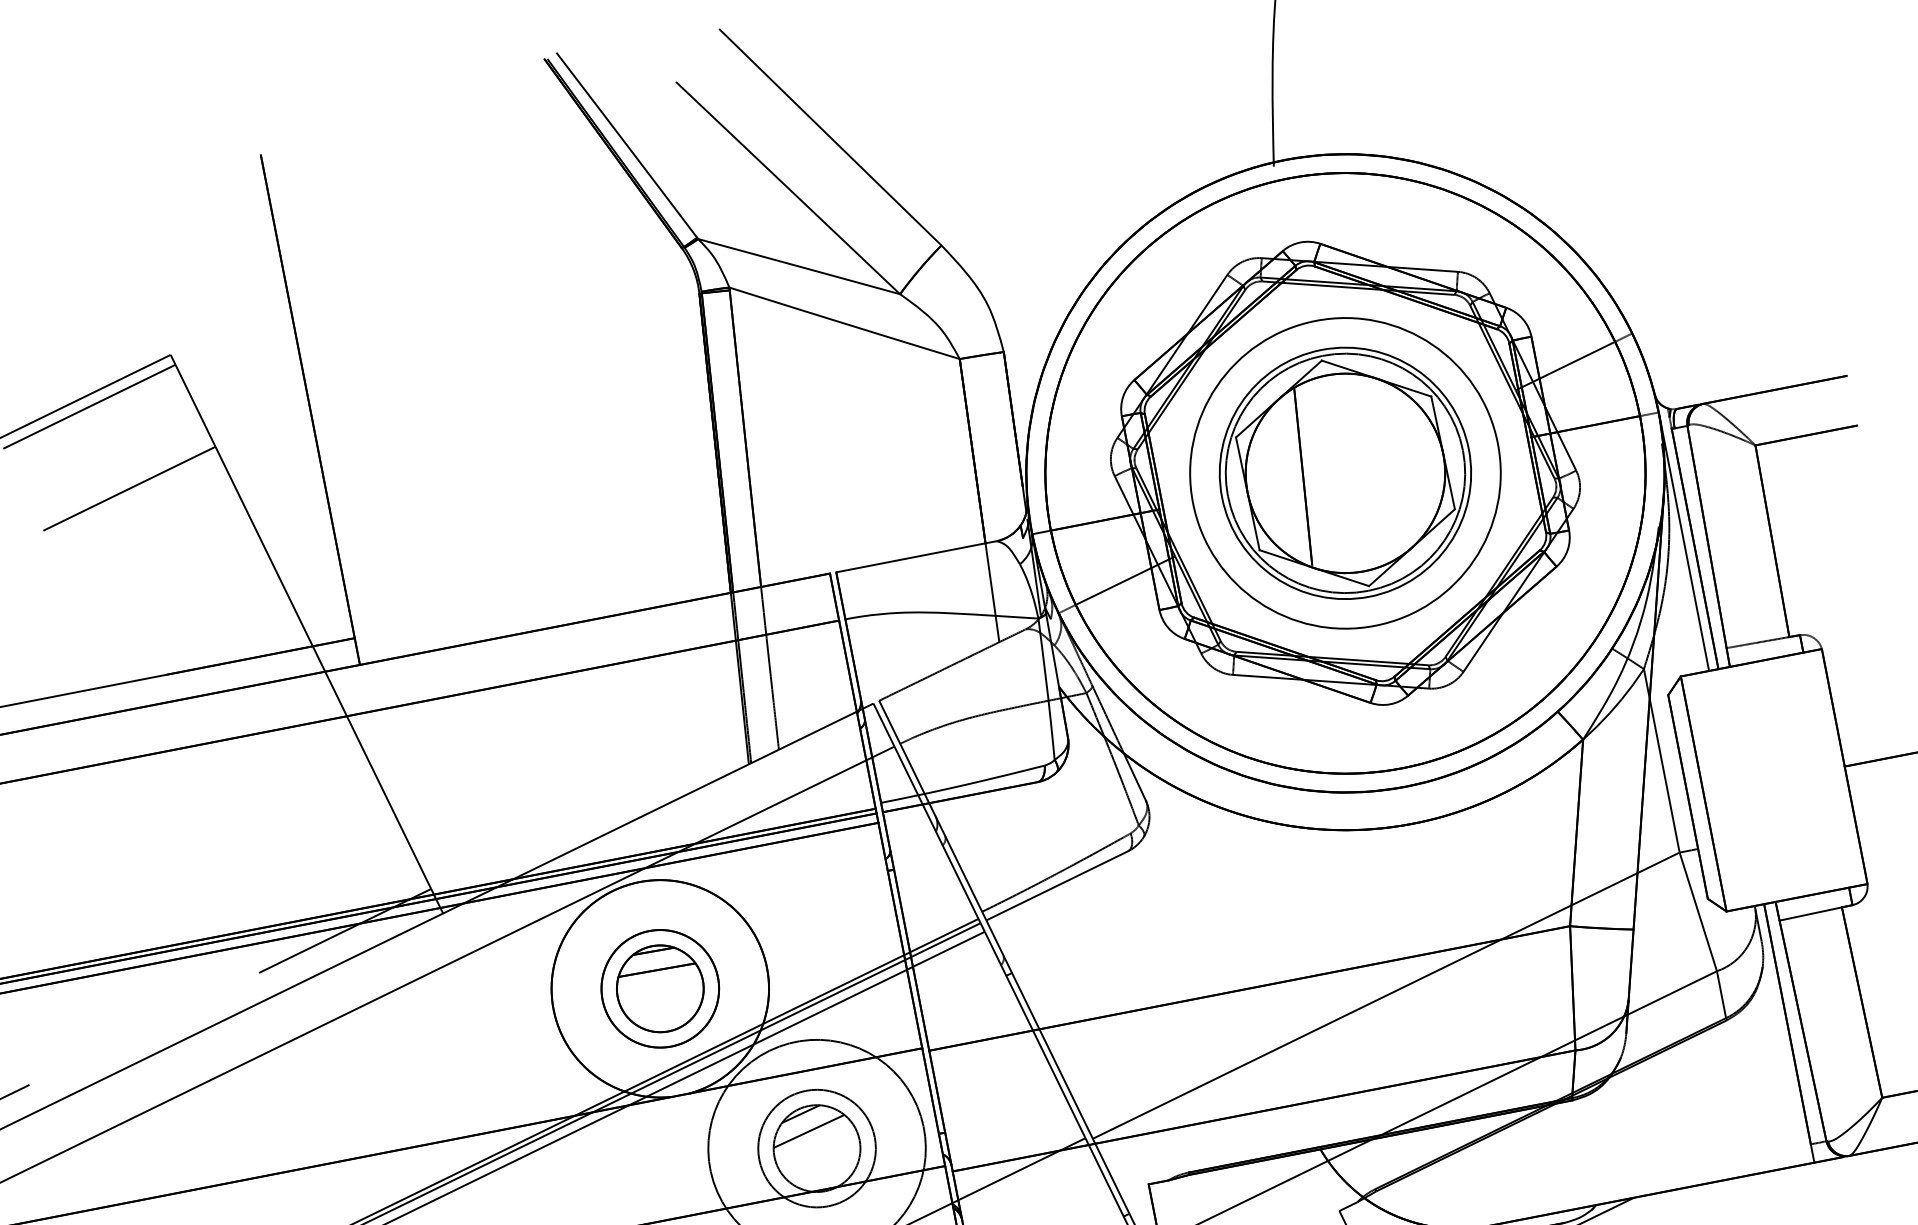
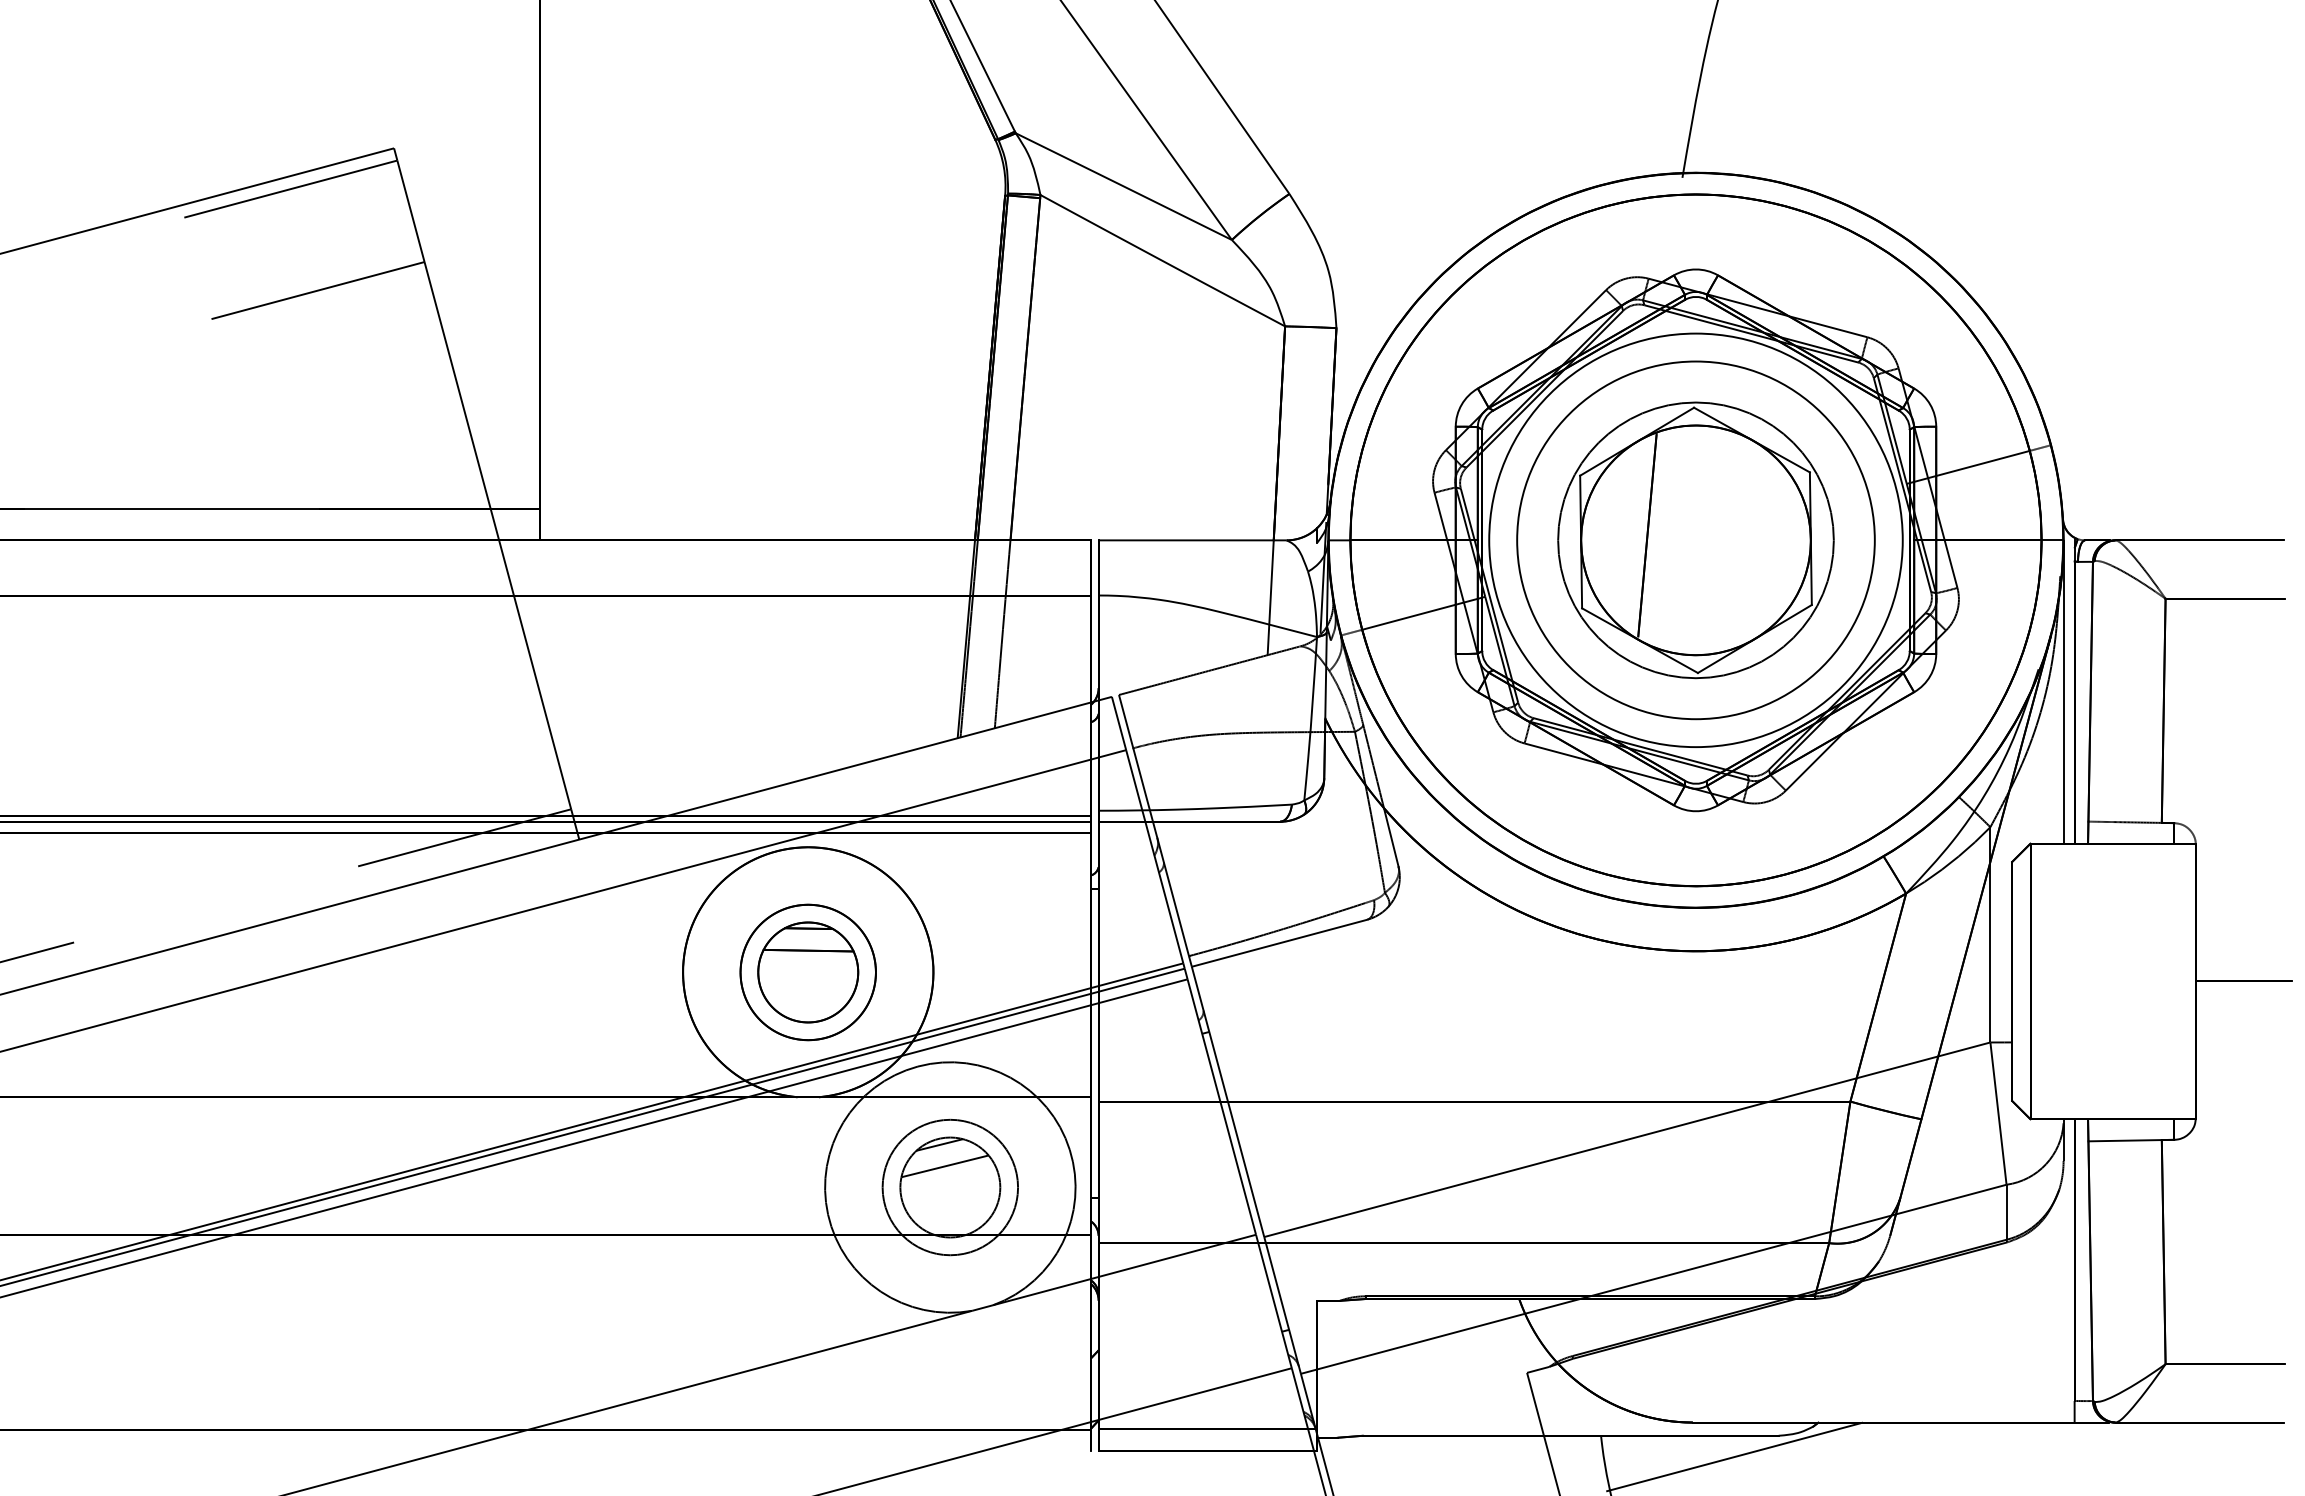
circle: (1345, 473) -> (1695, 540), size x1.43

